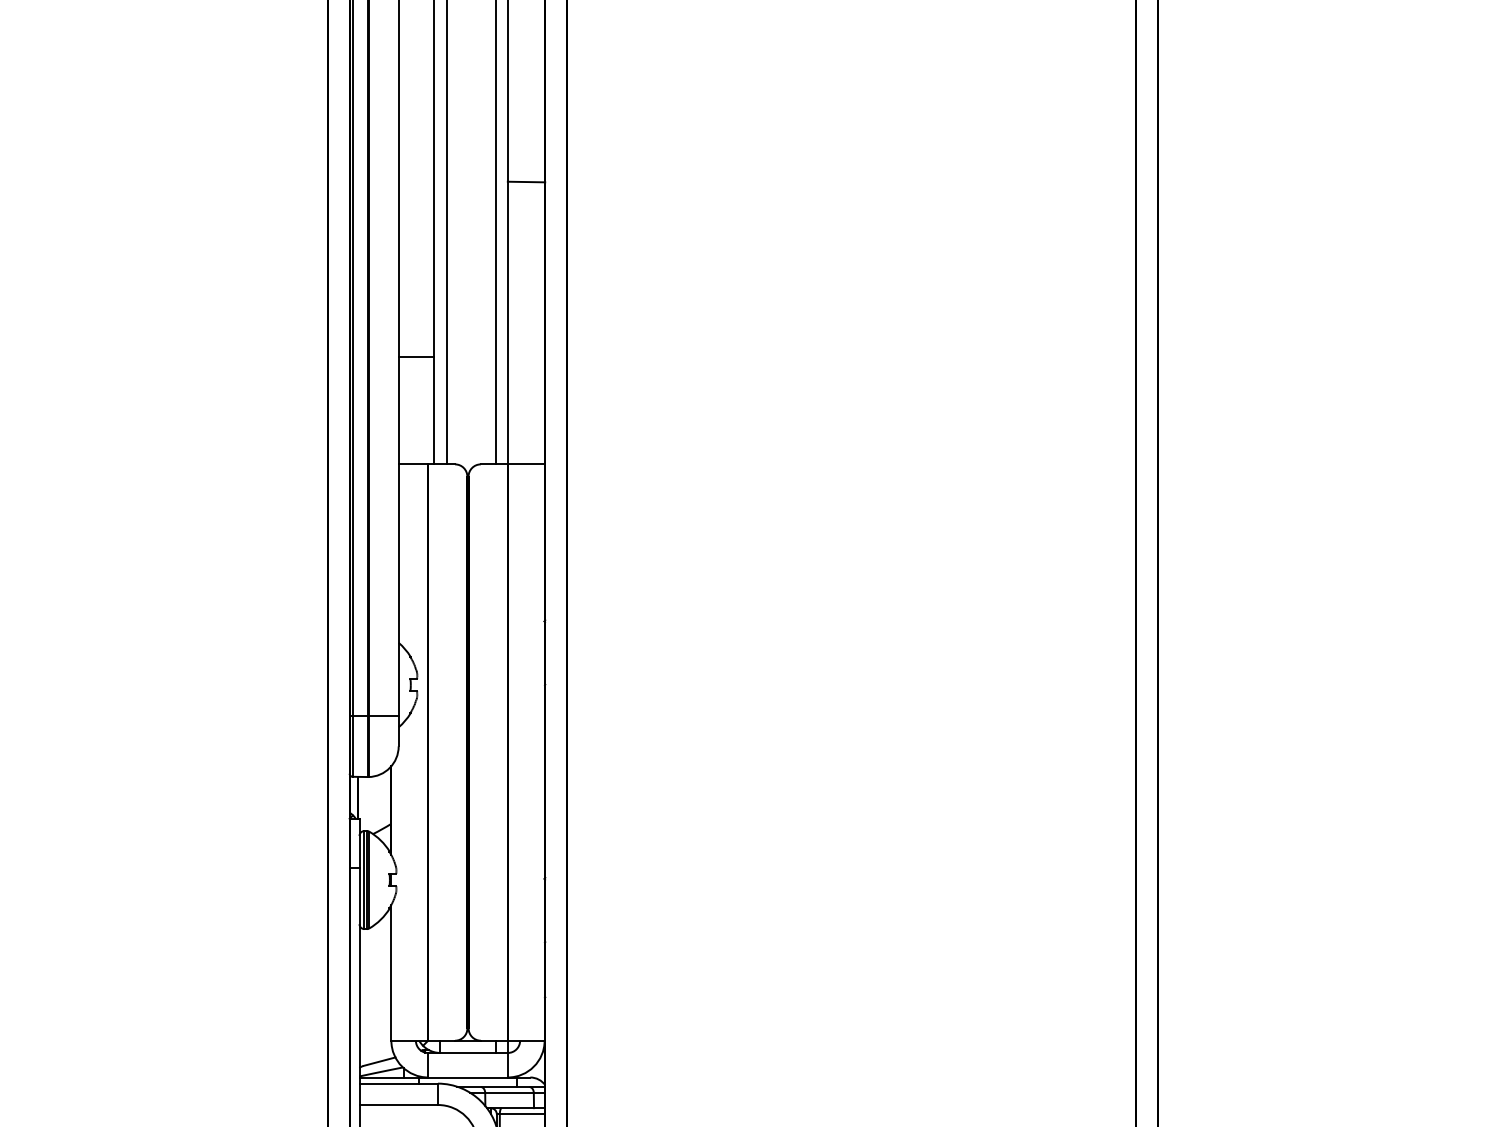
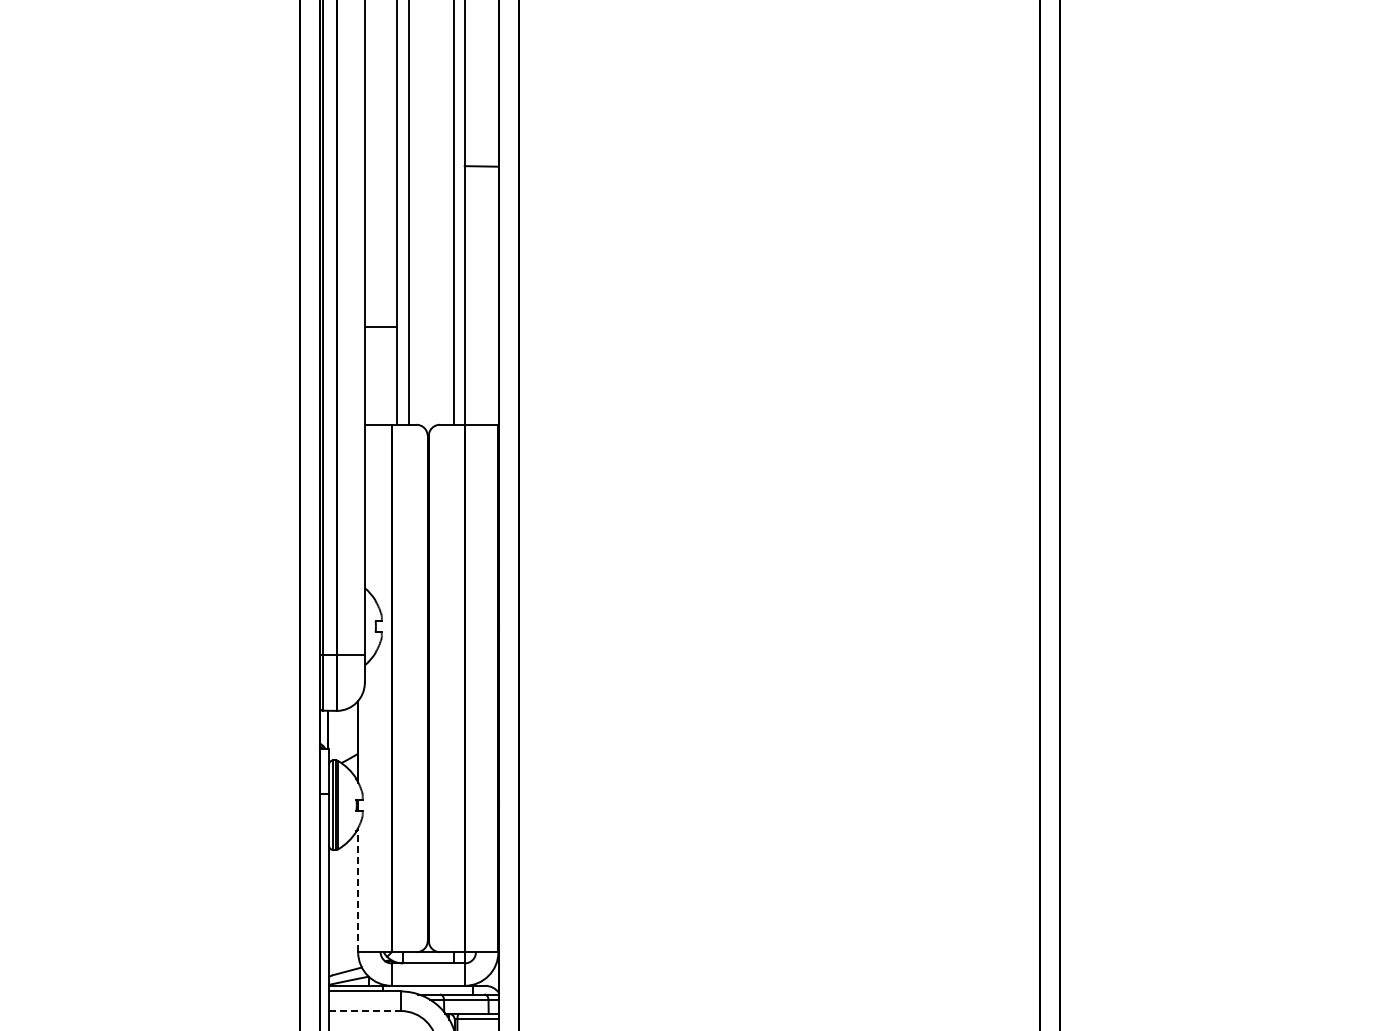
line: (391, 972) -> (358, 889), solid -> dashed
line: (398, 1105) -> (364, 1011), solid -> dashed

